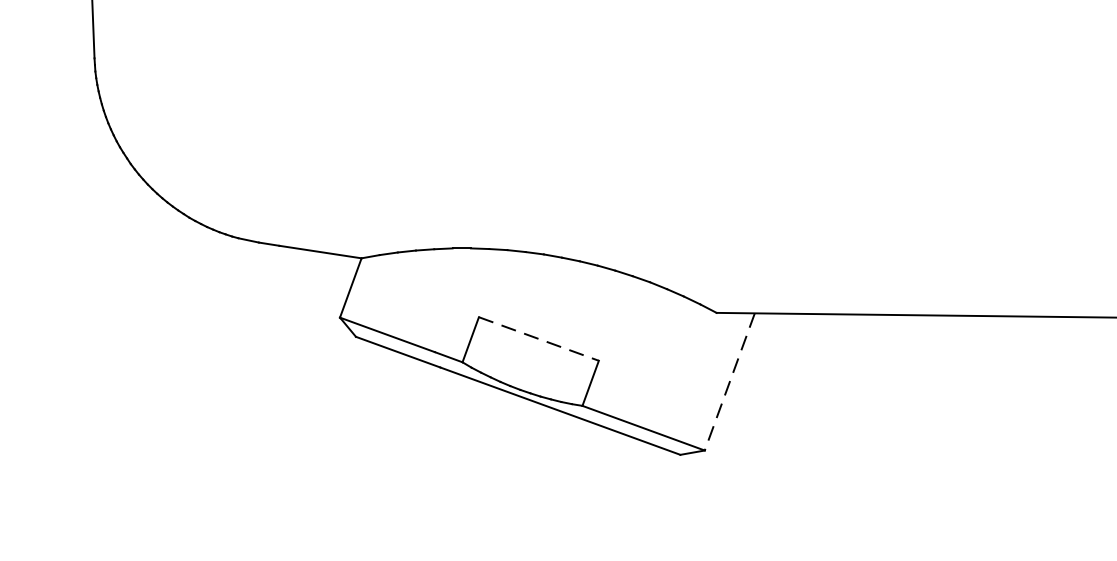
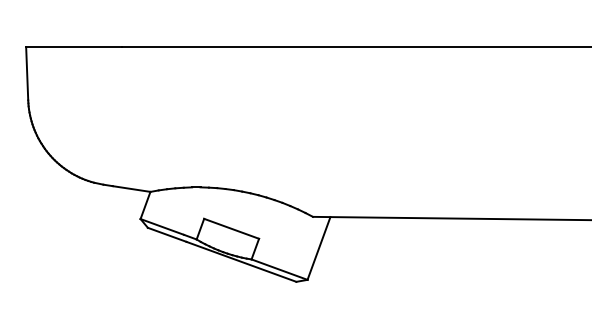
line: (540, 338) -> (232, 228), dashed -> solid
line: (728, 381) -> (318, 248), dashed -> solid

